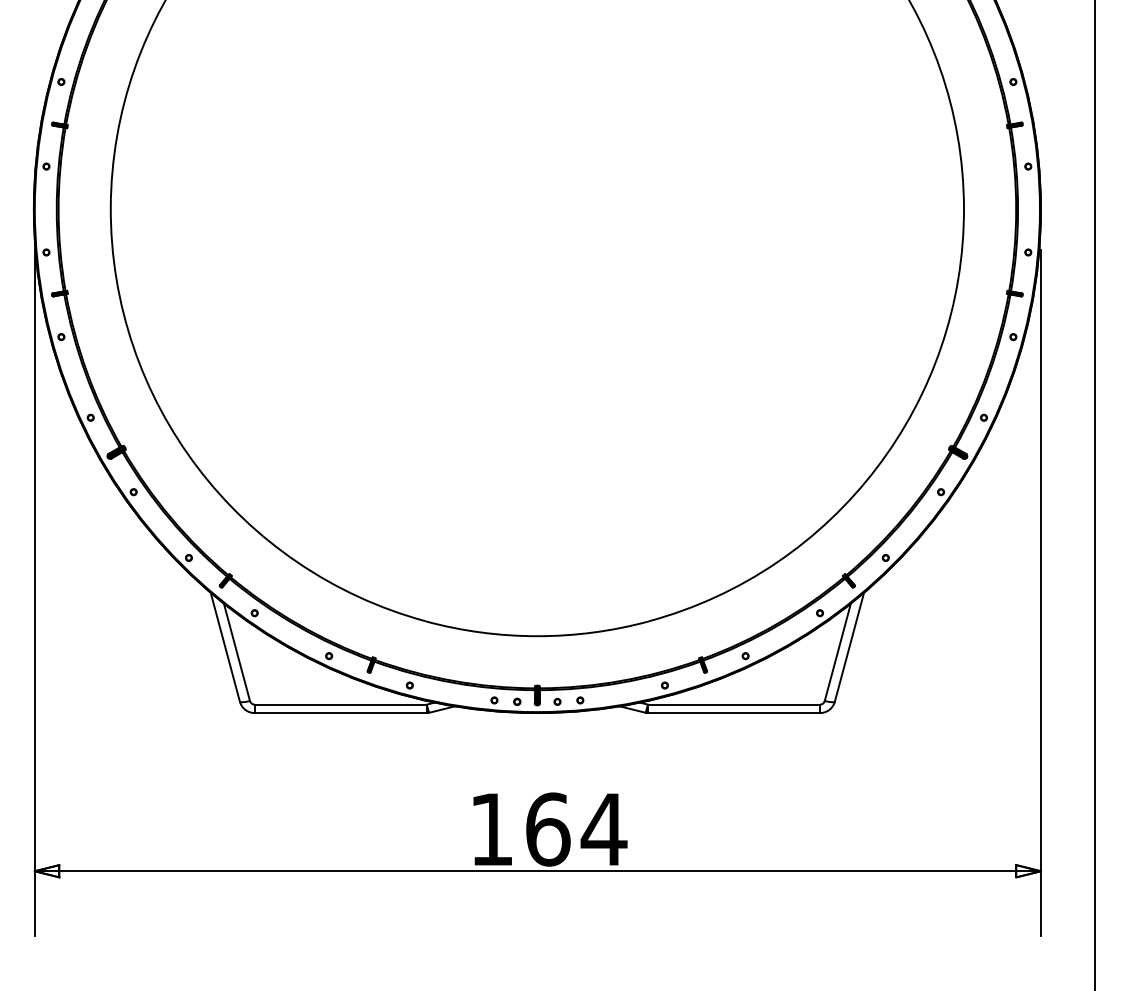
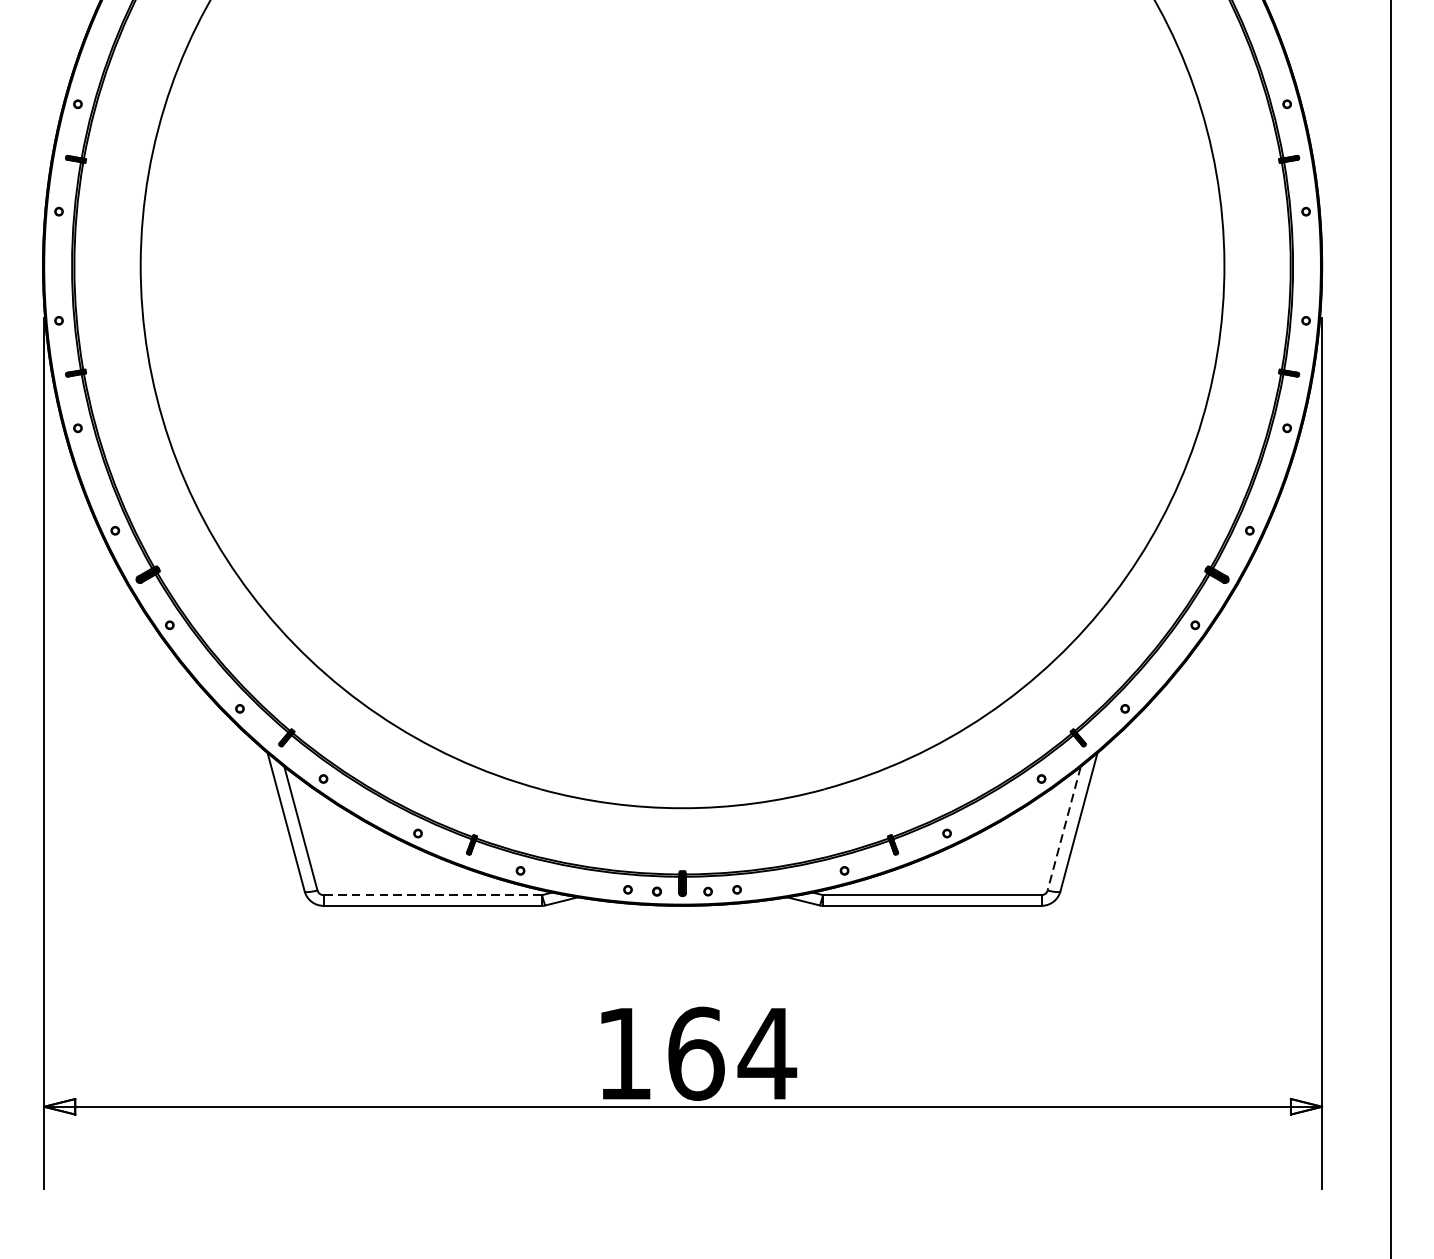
line: (837, 652) -> (1063, 828), solid -> dashed
line: (340, 704) -> (432, 894), solid -> dashed

